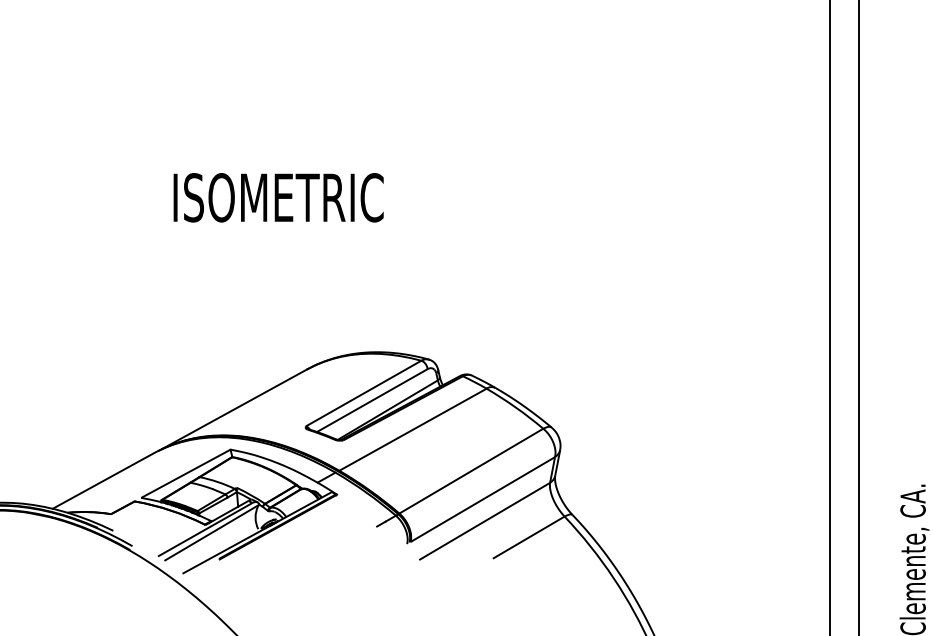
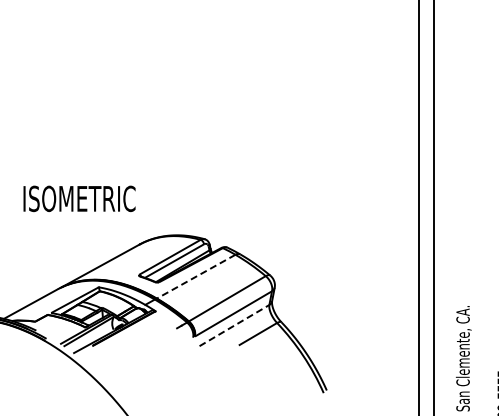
text: (278, 197) -> (79, 198), moved
line: (413, 429) -> (196, 276), solid -> dashed
line: (484, 521) -> (234, 325), solid -> dashed

